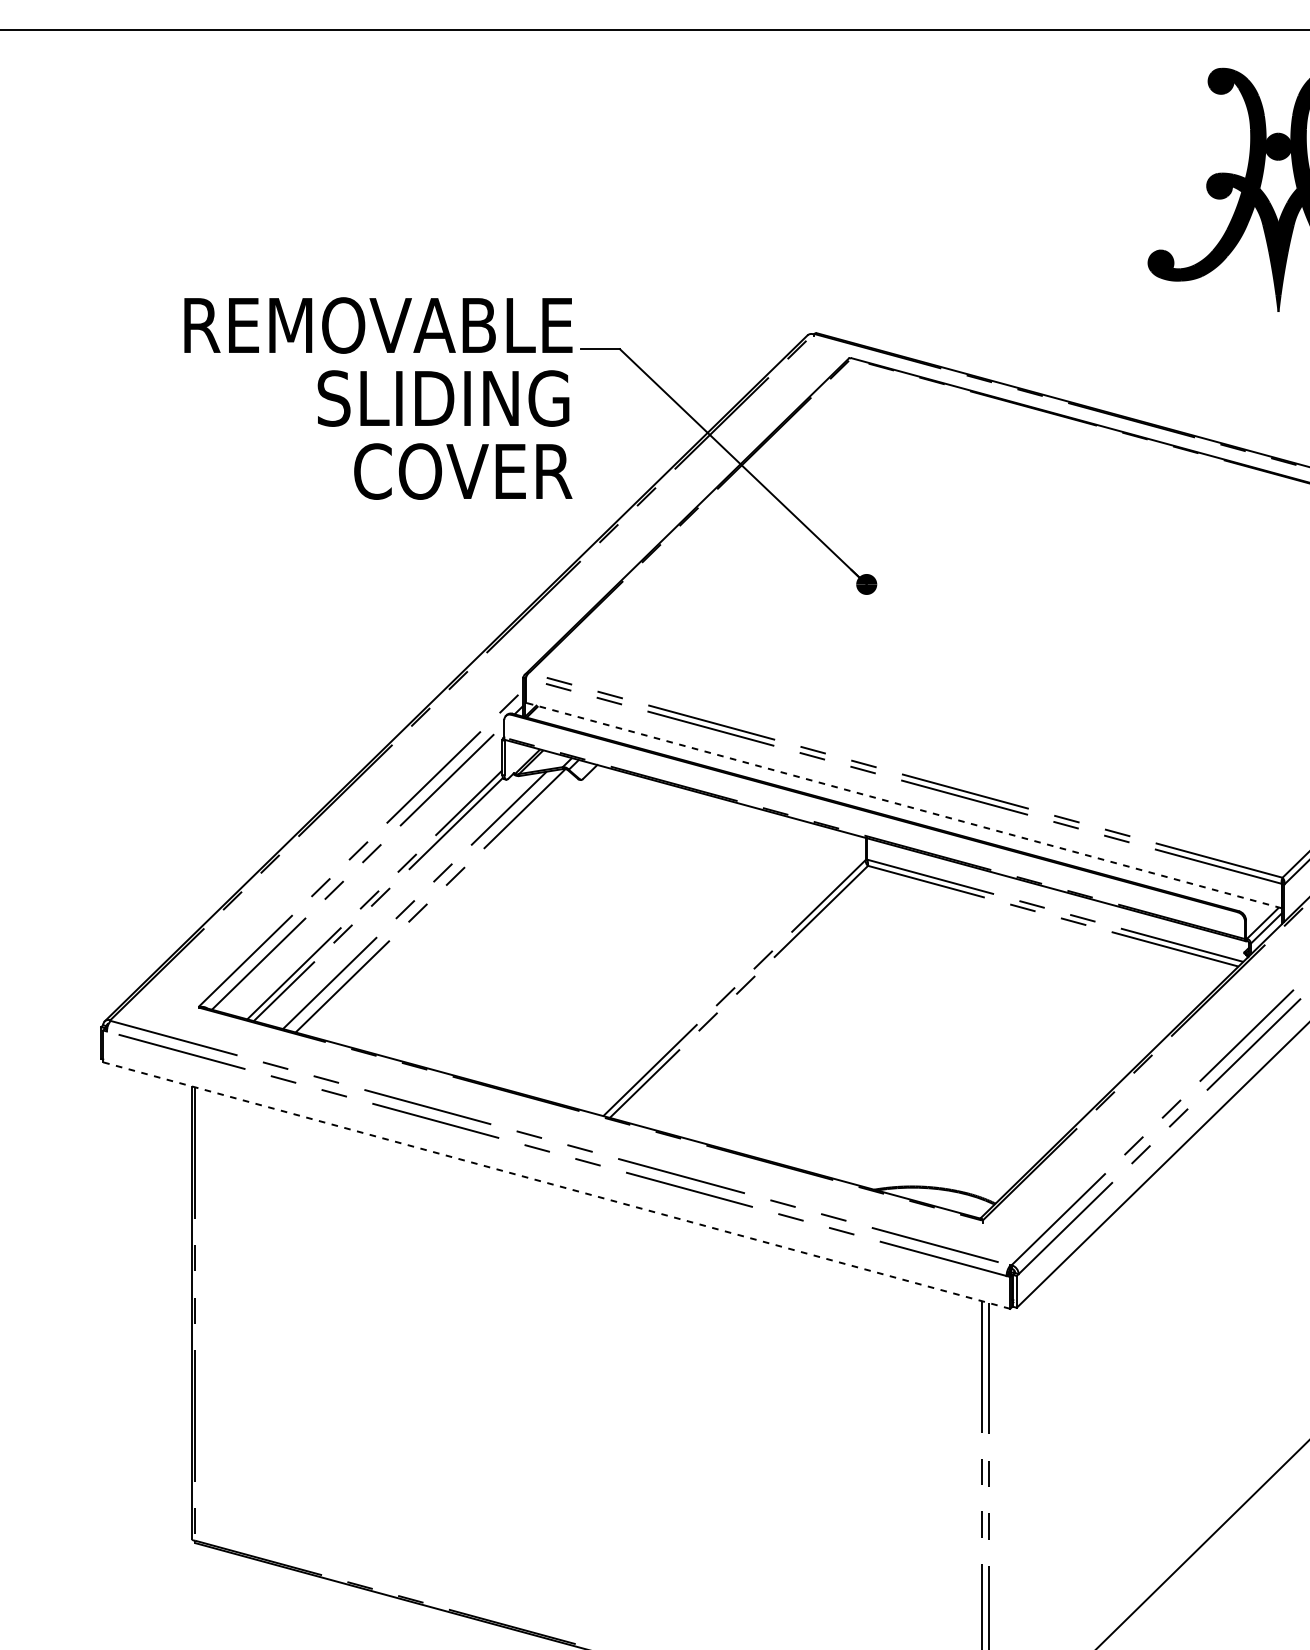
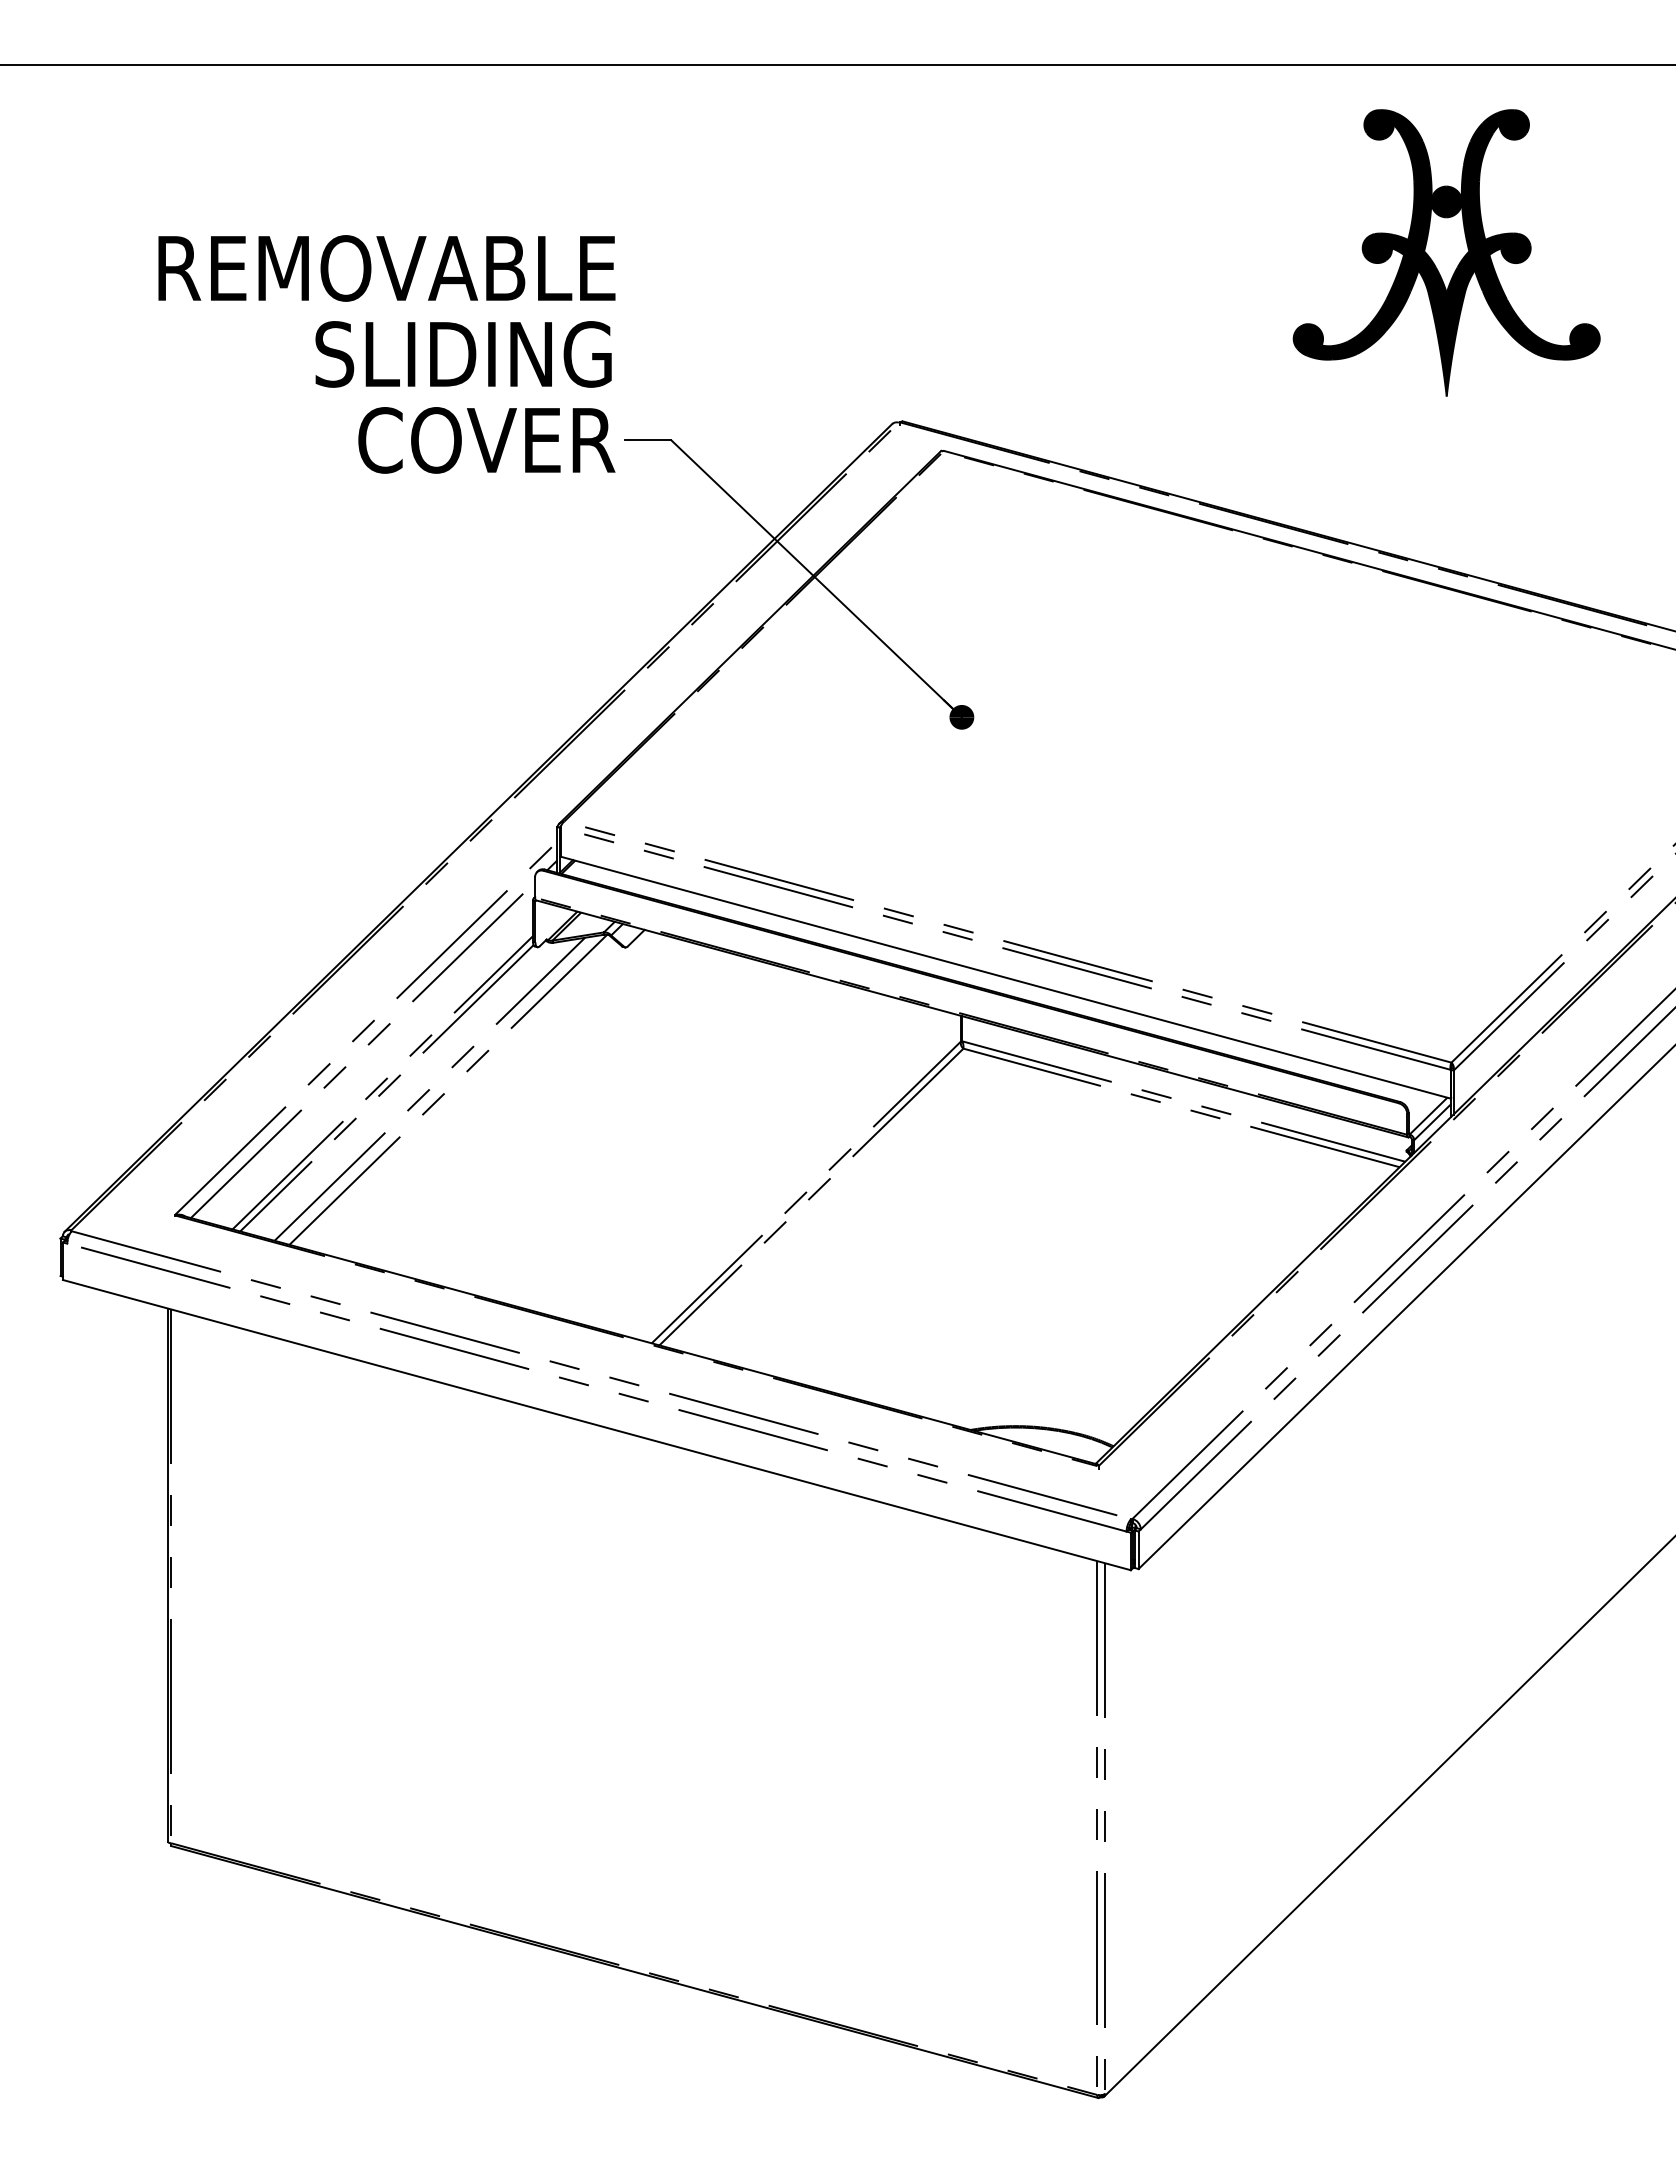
text: (378, 398) -> (386, 354), moved
line: (903, 805) -> (1005, 977), dashed -> solid
line: (556, 1185) -> (596, 1424), dashed -> solid

